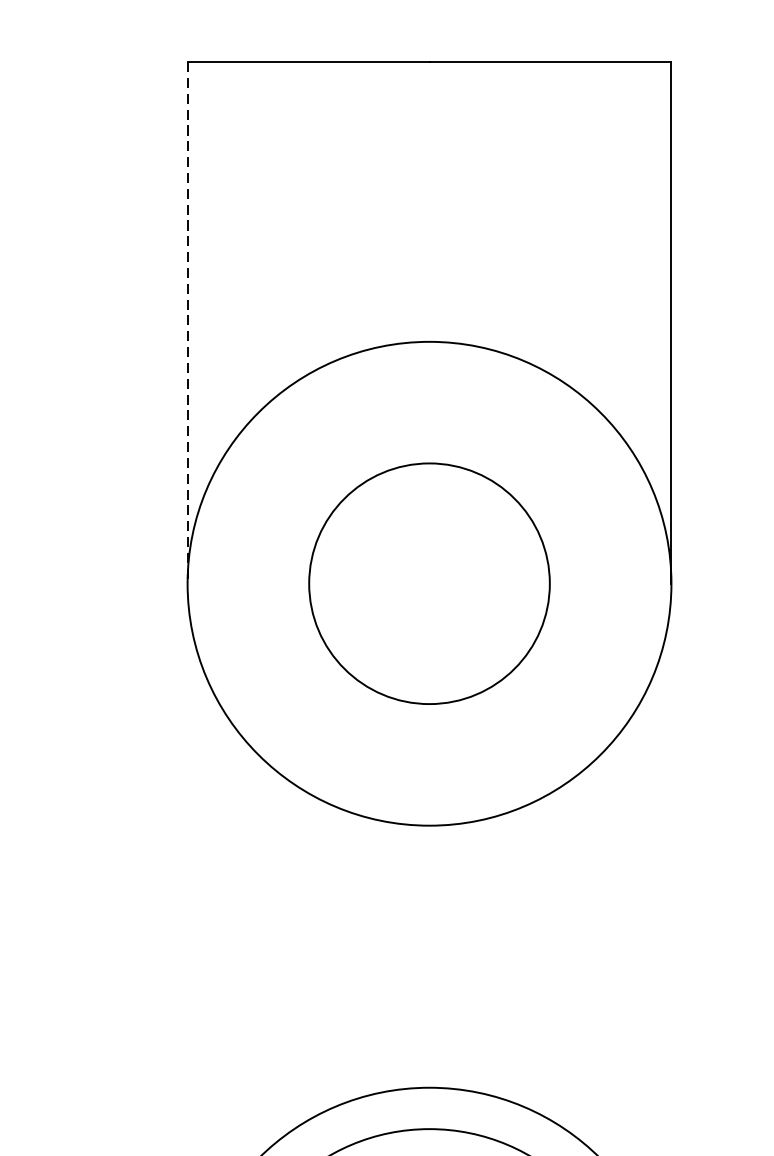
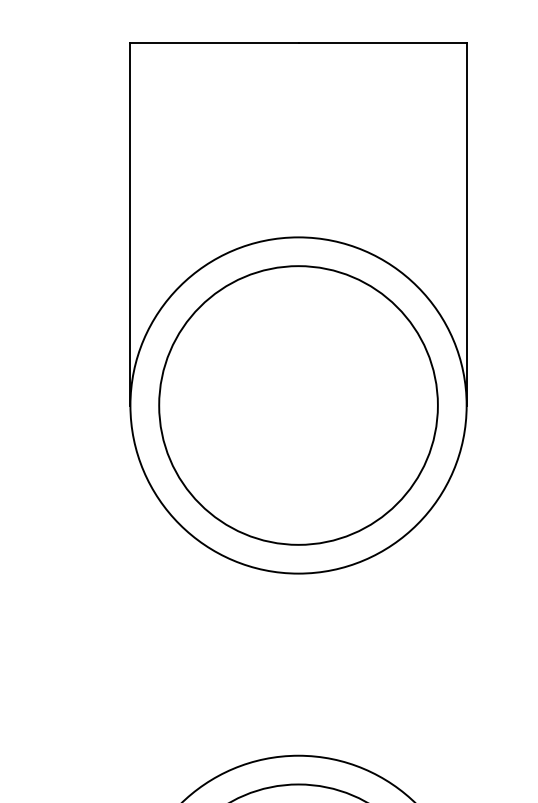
line: (187, 323) -> (130, 224), dashed -> solid
circle: (429, 583) -> (298, 405), size x1.67

